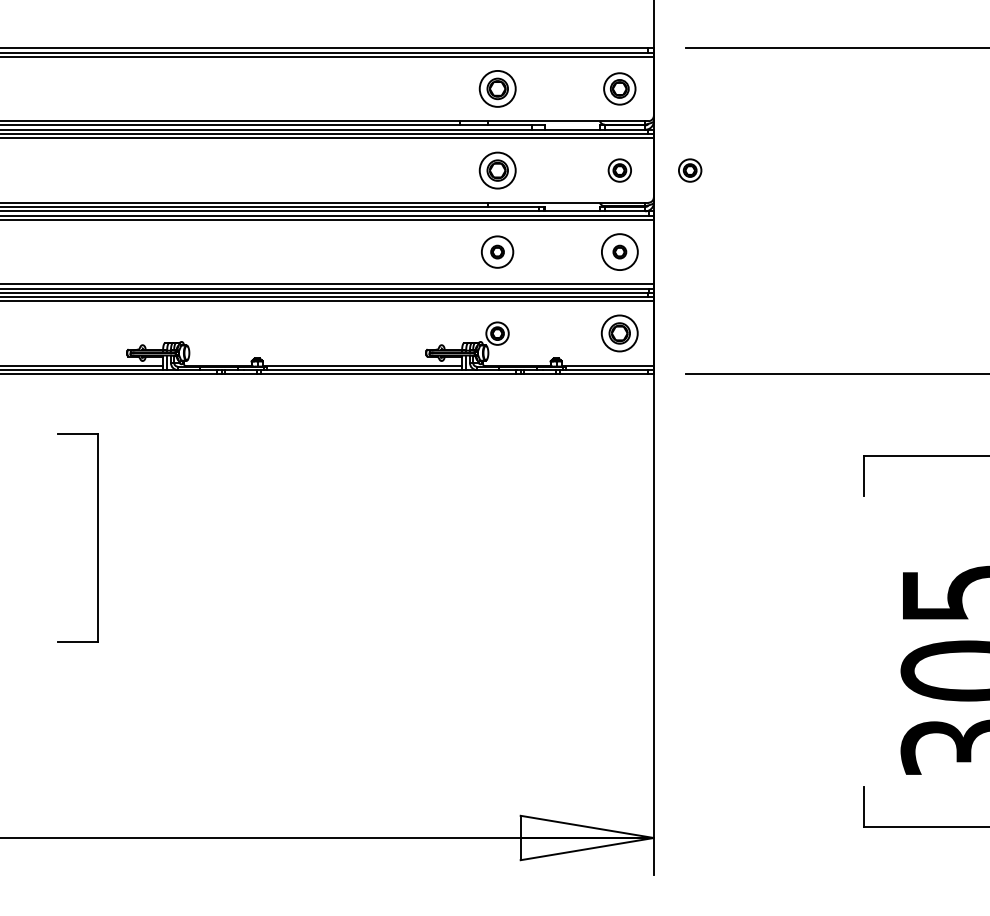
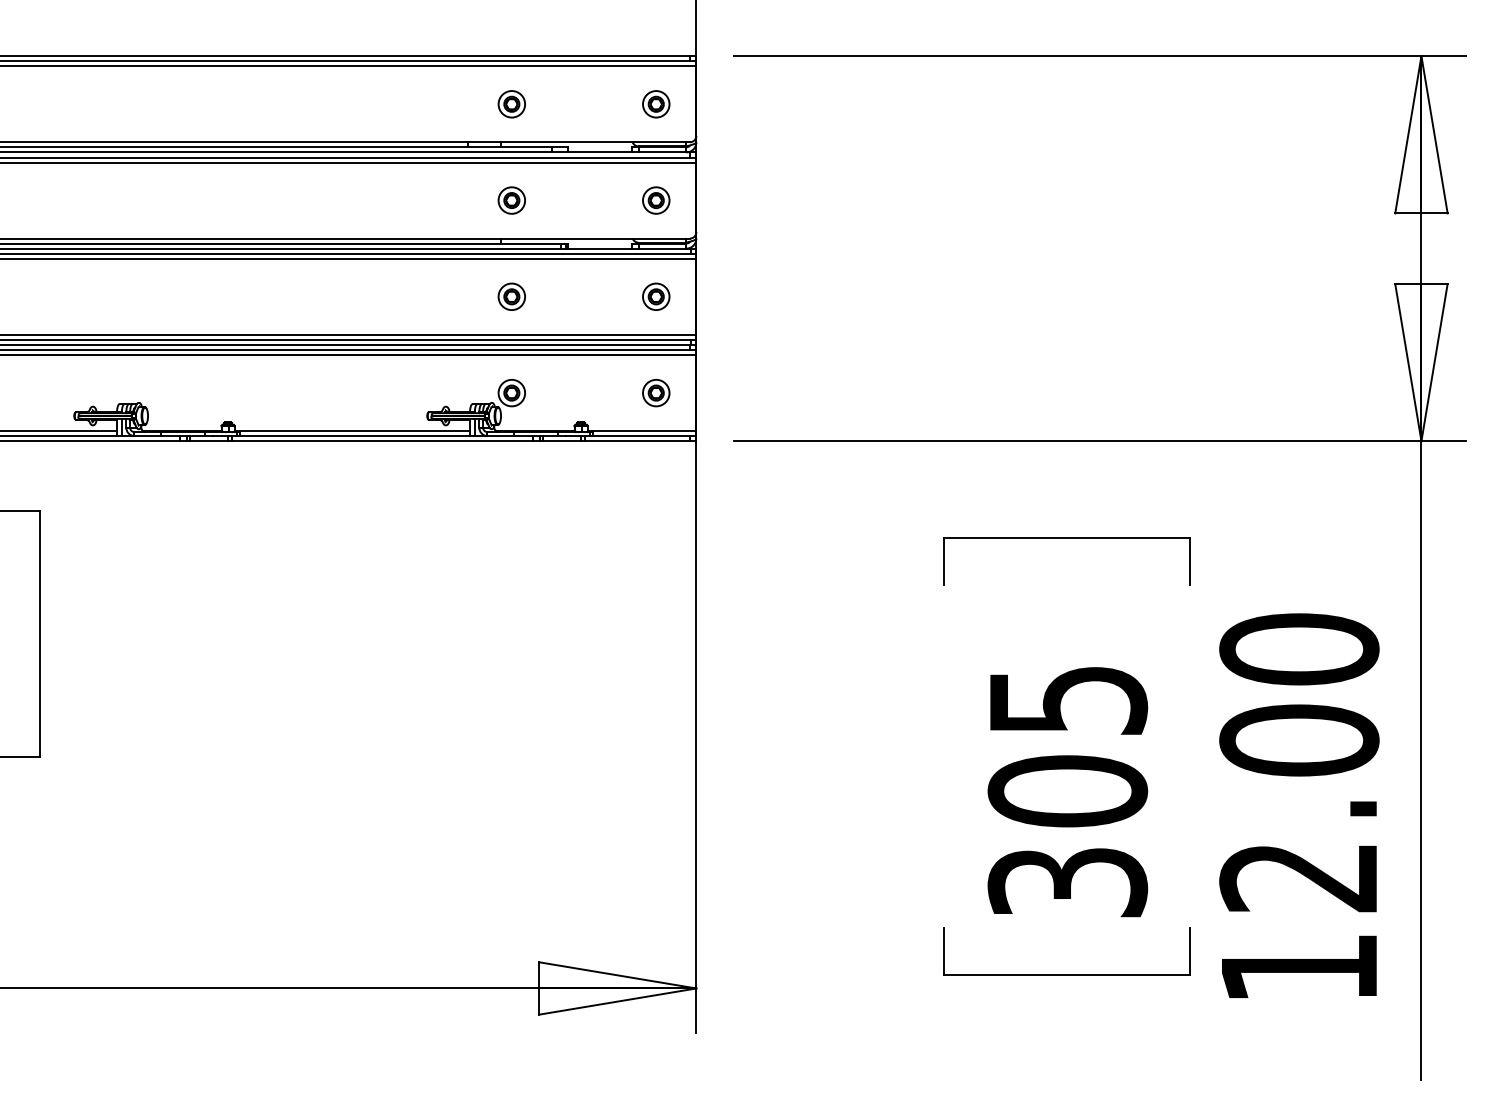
part: (497, 89) -> (511, 104), size x0.62
part: (620, 89) -> (656, 104), size x0.71
part: (497, 170) -> (511, 200), size x0.62
part: (690, 170) -> (739, 200), removed
circle: (497, 251) -> (511, 296), size x0.71
circle: (620, 251) -> (656, 296), size x0.62
part: (620, 334) -> (656, 393), size x0.62

